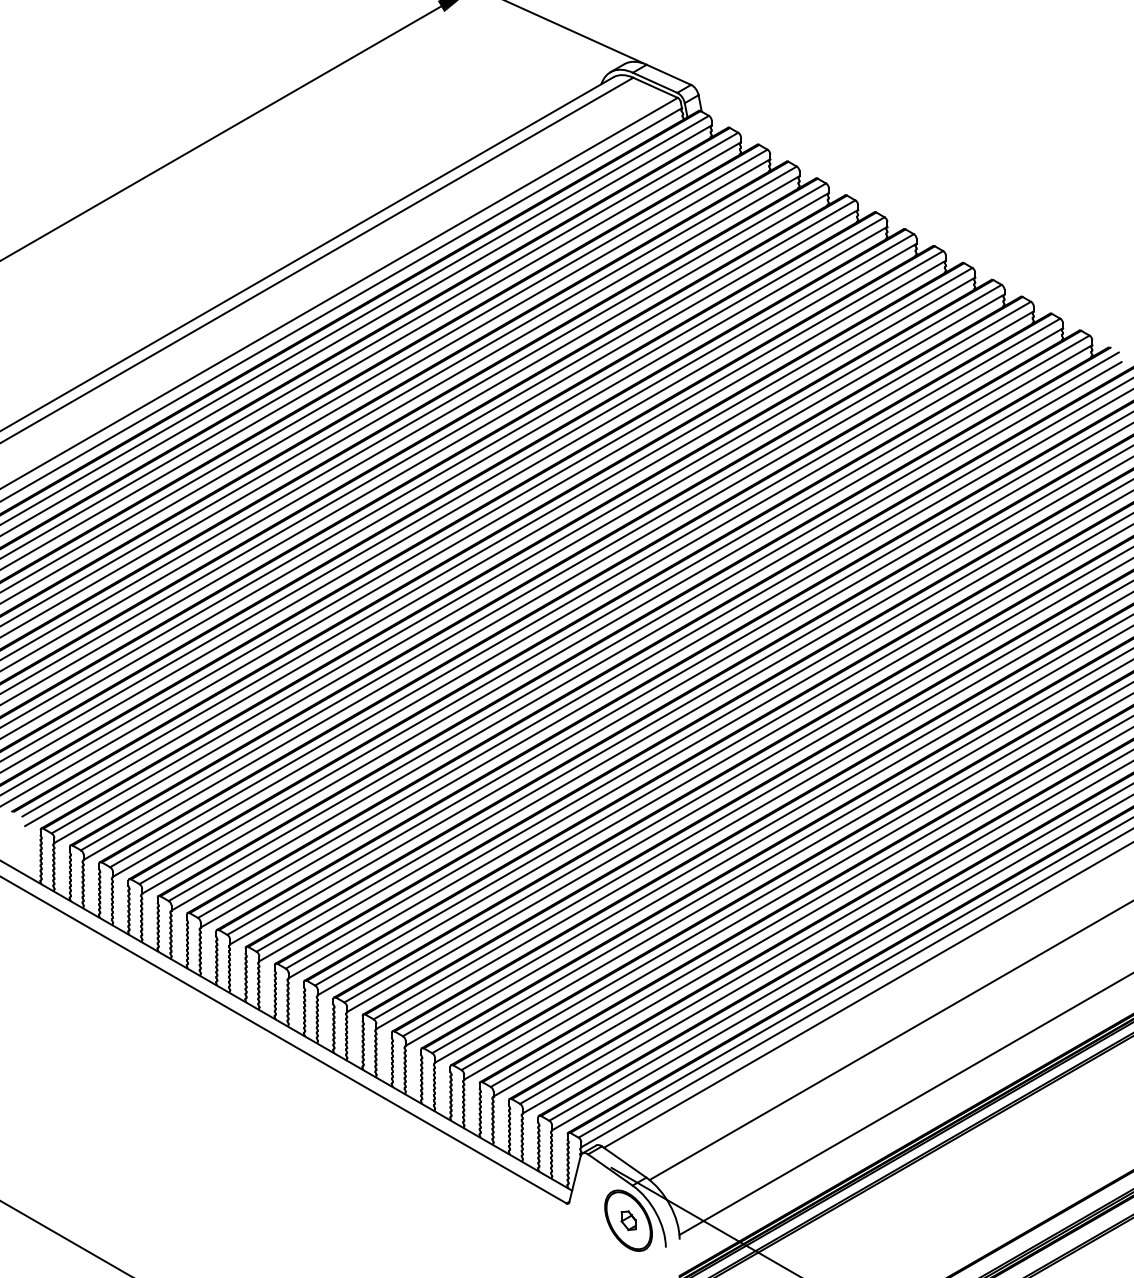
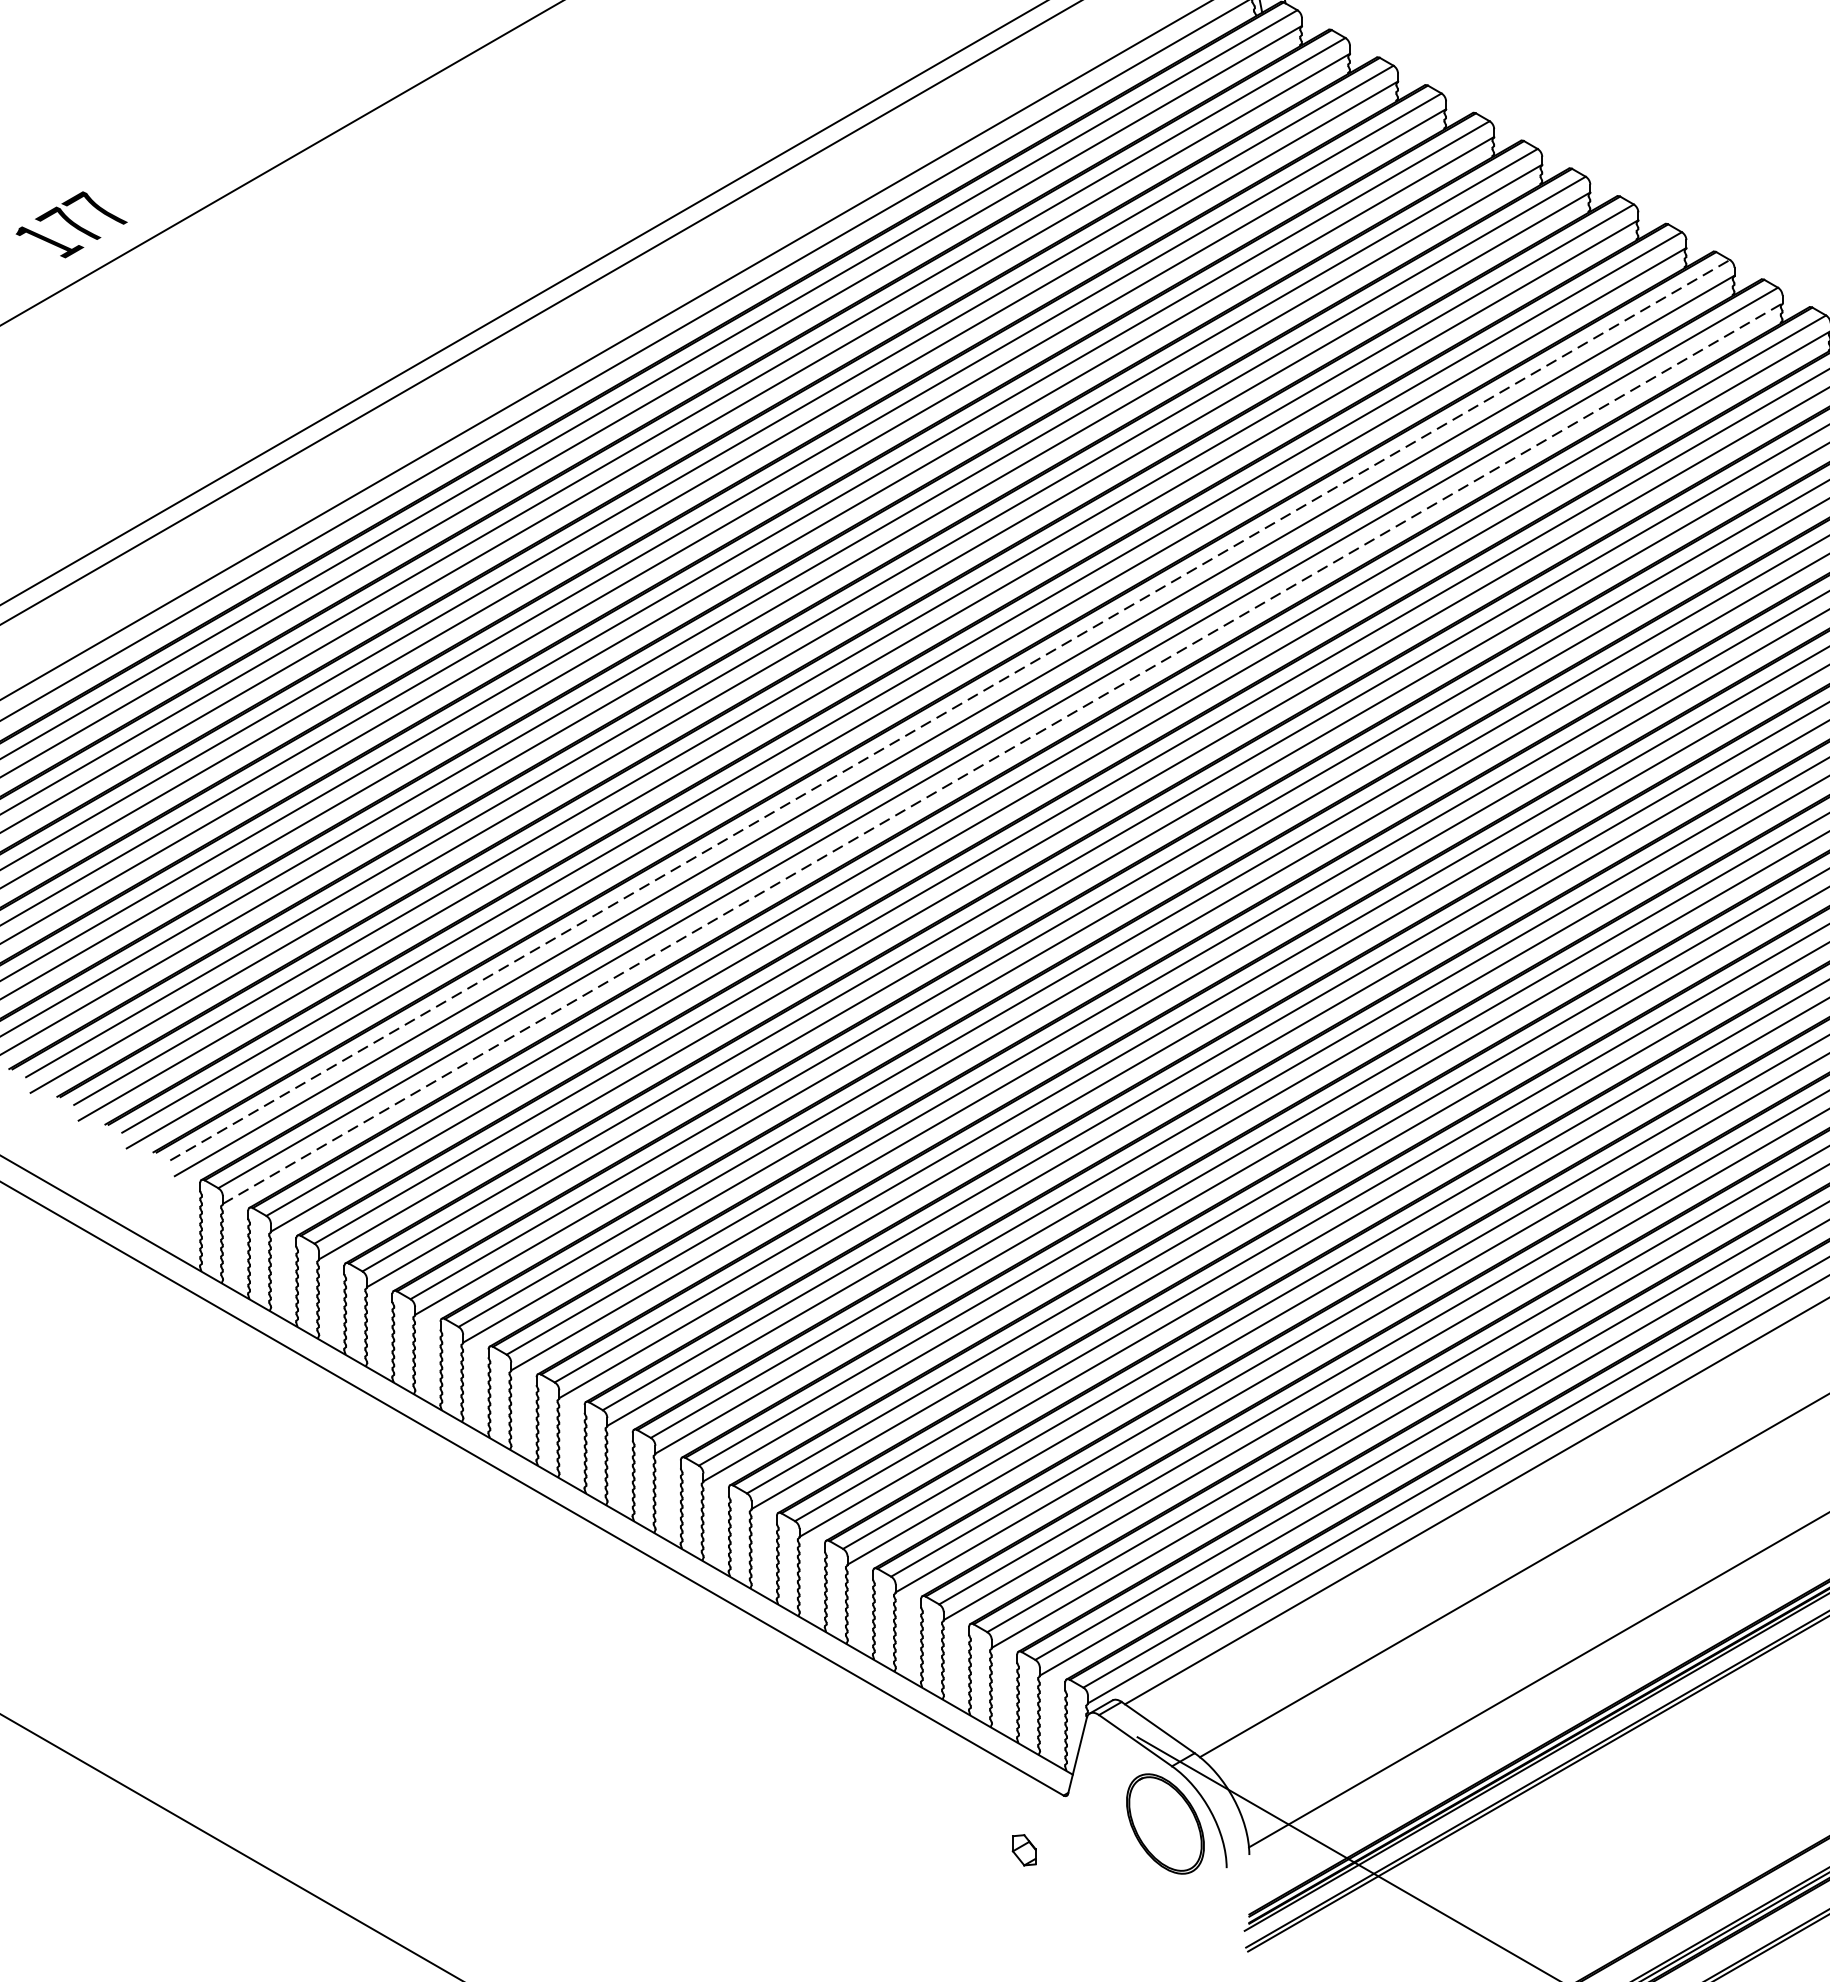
line: (497, 542) -> (950, 710), solid -> dashed
line: (529, 568) -> (1002, 753), solid -> dashed
part: (628, 1220) -> (1024, 1849), moved

